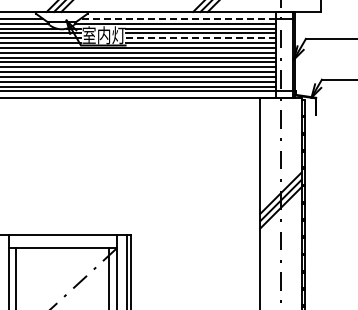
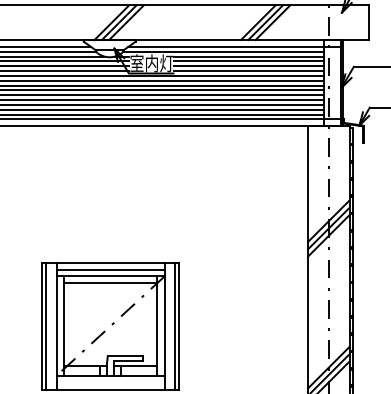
line: (178, 18) -> (226, 46), dashed -> solid
line: (200, 38) -> (248, 66), dashed -> solid
line: (62, 242) -> (110, 270), added
line: (62, 255) -> (110, 283), added

